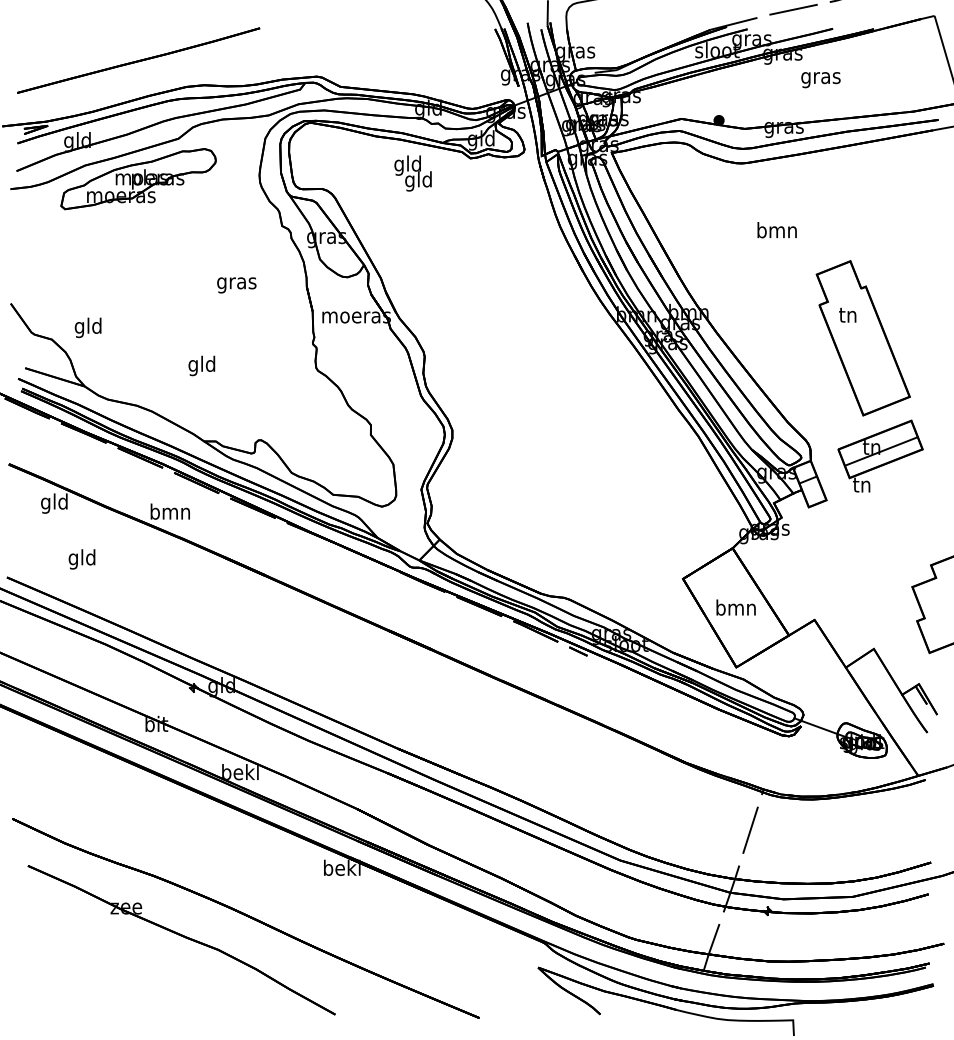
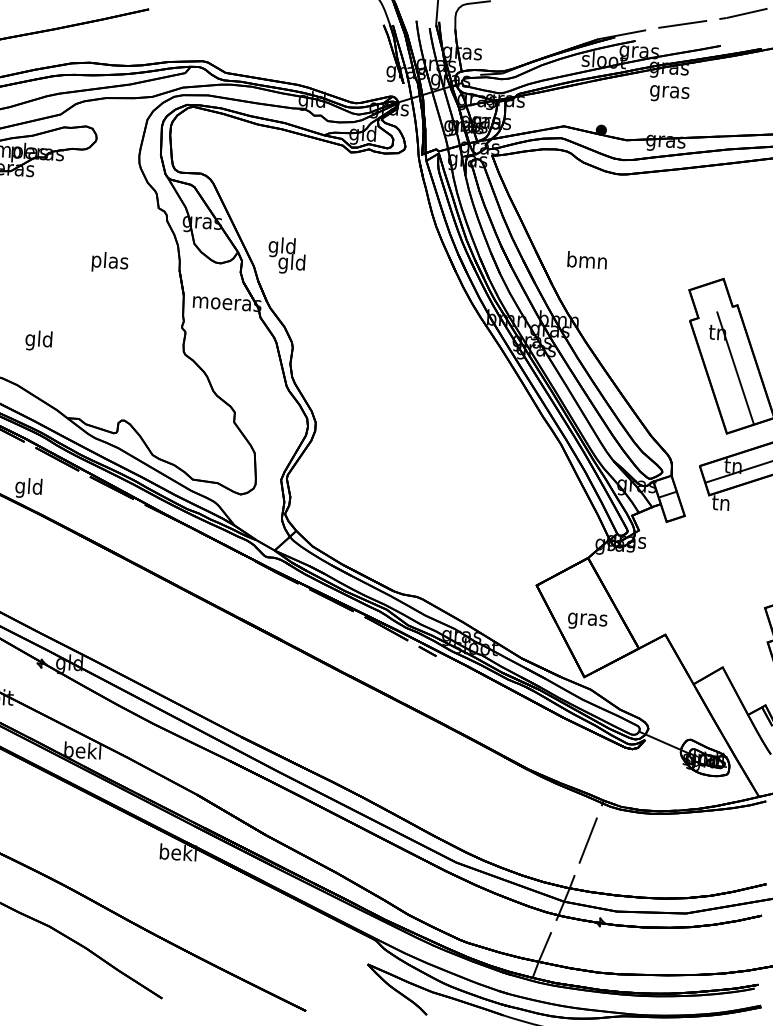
text: (820, 80) -> (669, 94), moved
text: (412, 173) -> (286, 255), moved
text: (776, 230) -> (586, 260), moved
text: (236, 283) -> (109, 262), gras -> plas
line: (867, 349) -> (735, 368), added
text: (201, 365) -> (38, 340), moved
text: (169, 513) -> (28, 487), bmn -> gld
text: (735, 609) -> (587, 619), bmn -> gras

